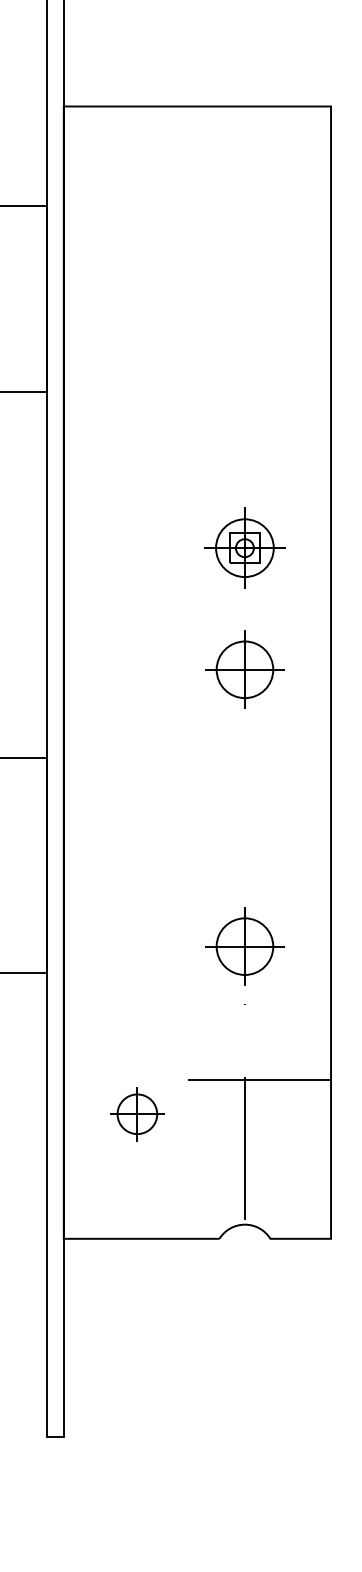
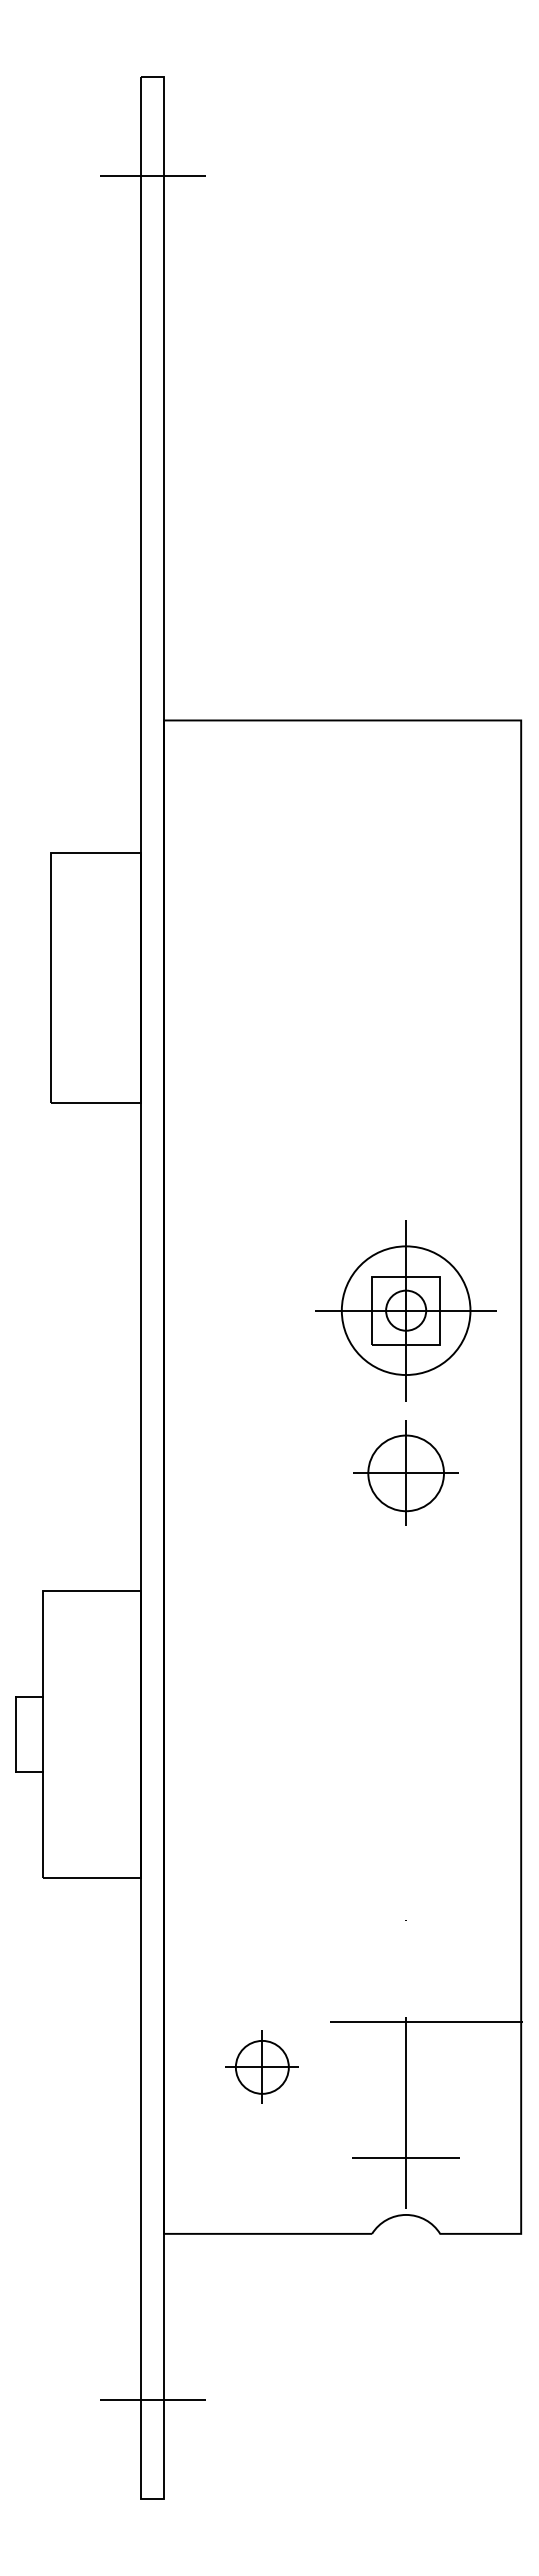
part: (244, 547) -> (405, 1310), size x1.67
part: (244, 946) -> (405, 1842), removed
line: (245, 1182) -> (406, 2158), added
line: (55, 1363) -> (153, 2400), added

